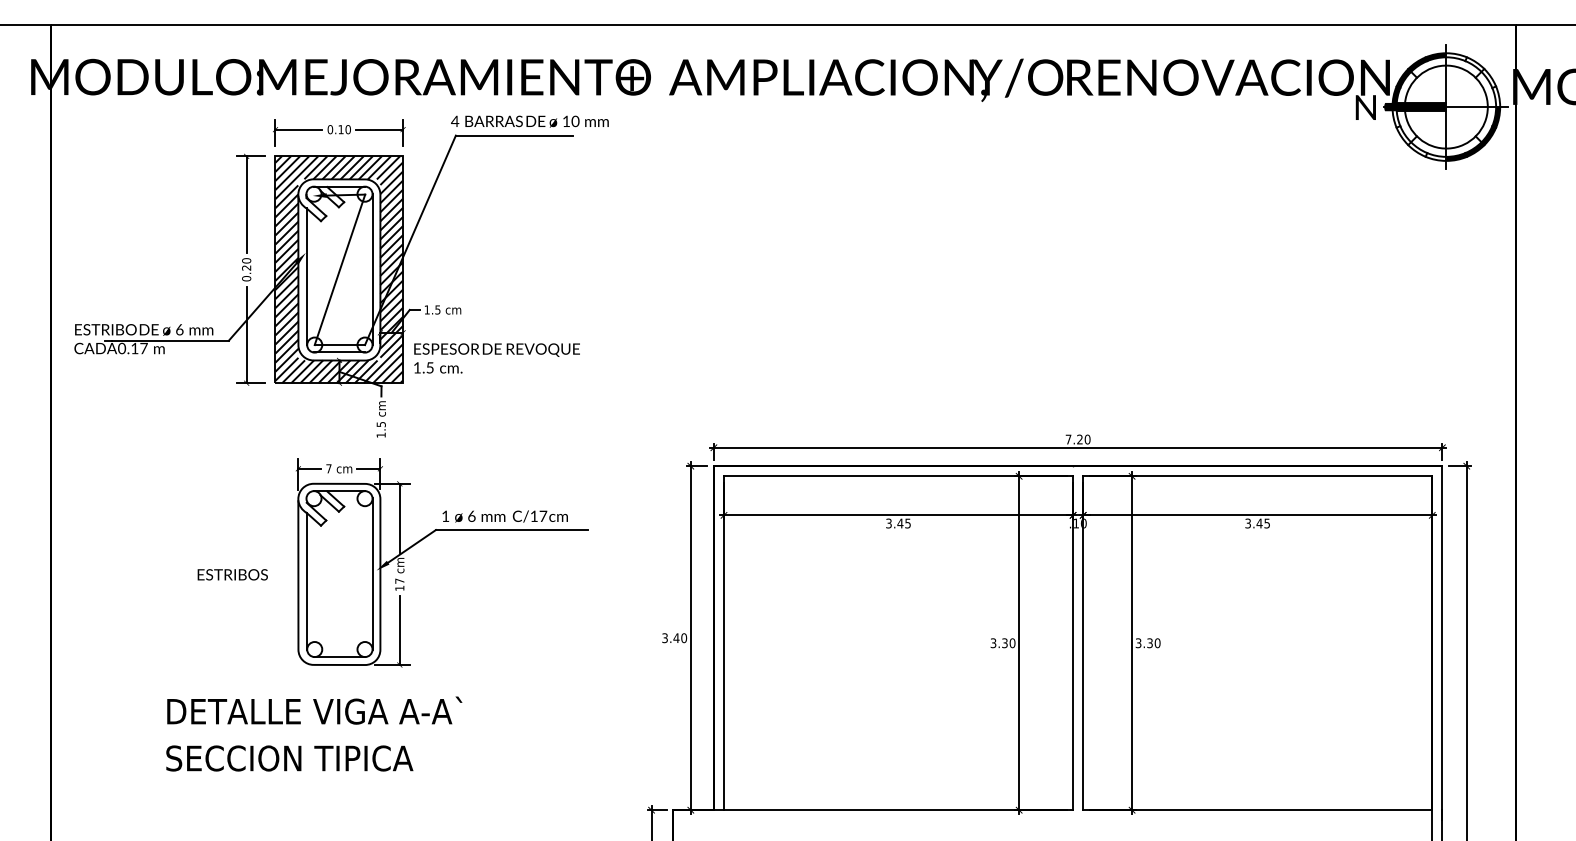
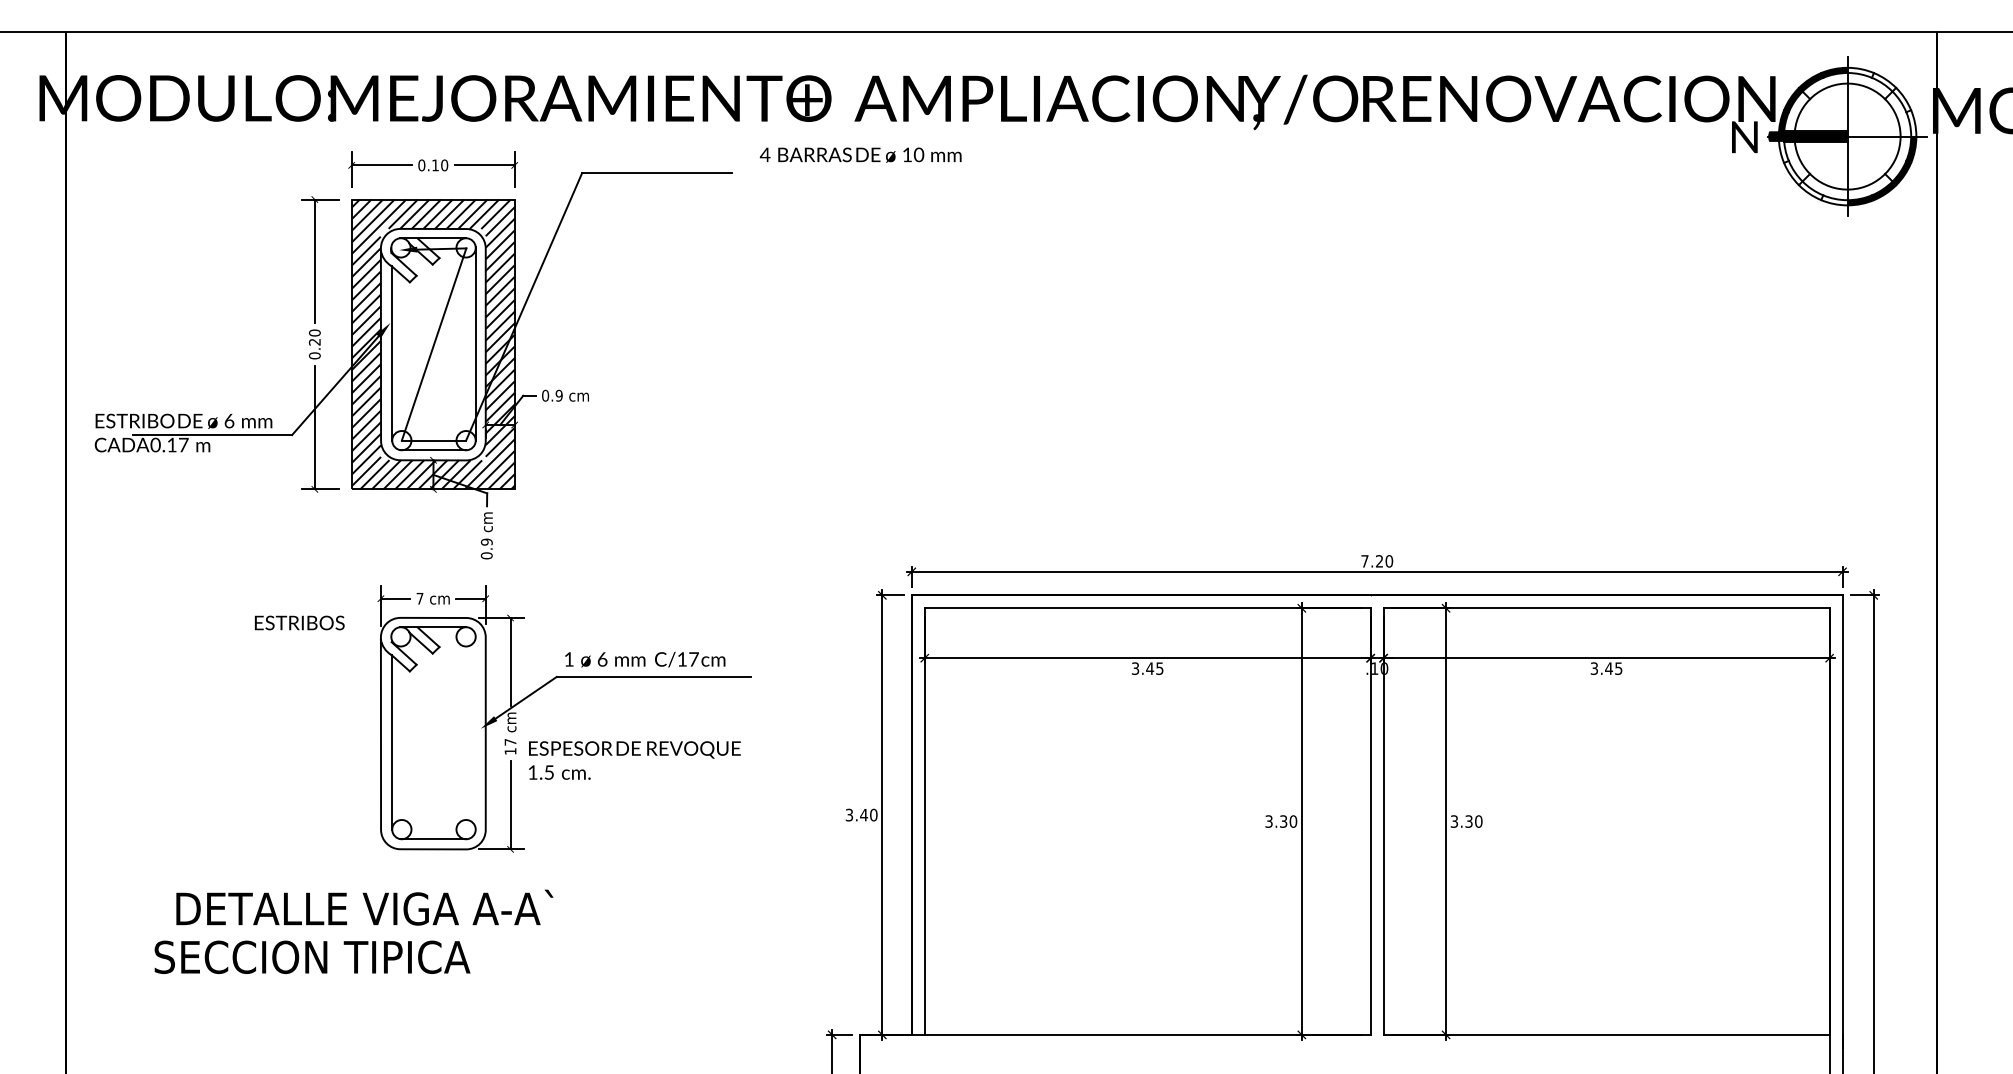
text: (529, 121) -> (860, 154), moved
text: (432, 309) -> (552, 395), 1.5 -> 0.9
text: (496, 358) -> (634, 760), moved
text: (380, 429) -> (485, 548), 1.5 -> 0.9
line: (372, 573) -> (475, 732), removed
text: (232, 574) -> (299, 622), moved
text: (314, 710) -> (364, 907), moved
text: (289, 758) -> (312, 957), moved

